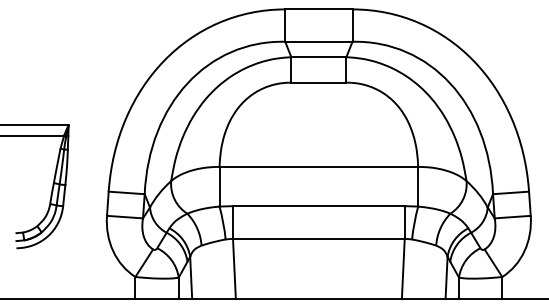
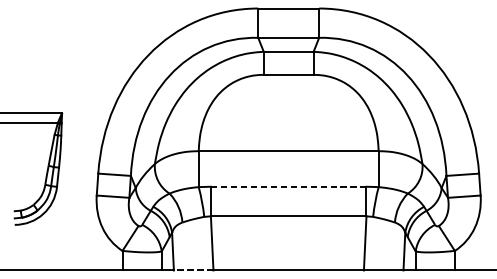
line: (318, 206) -> (288, 187), solid -> dashed
line: (213, 298) -> (193, 270), solid -> dashed

